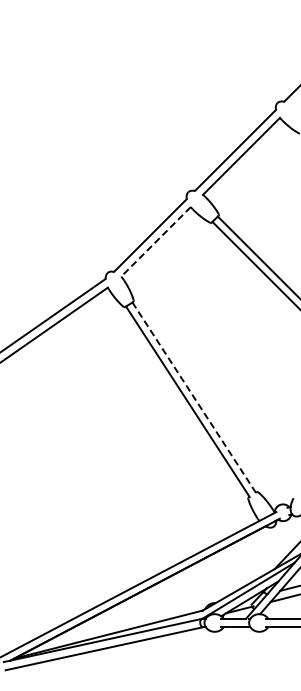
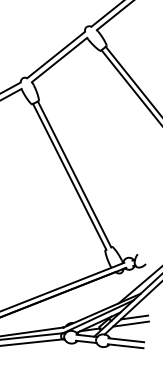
line: (155, 242) -> (59, 60), dashed -> solid
line: (194, 397) -> (74, 174), dashed -> solid

